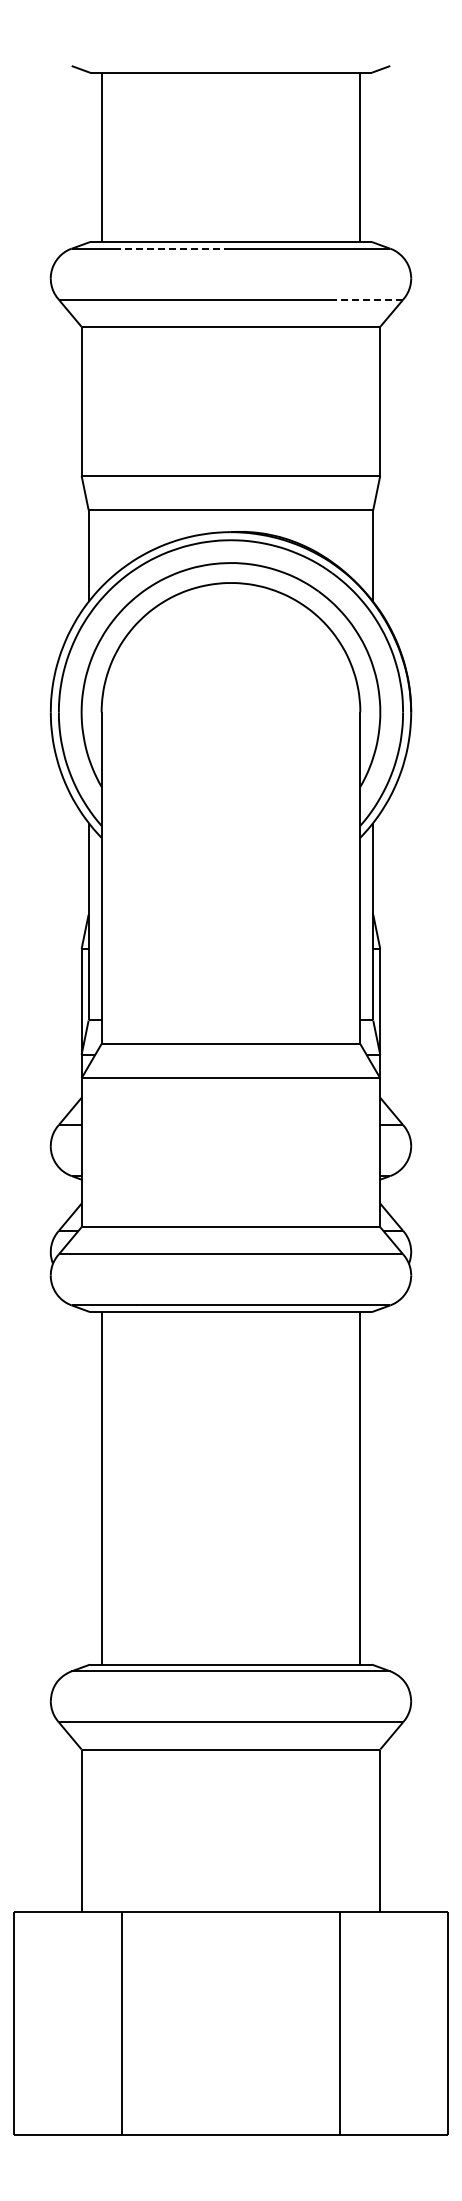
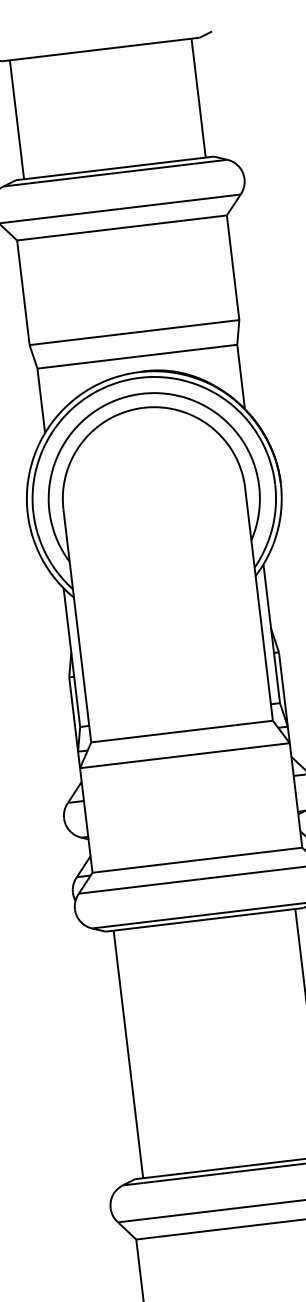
line: (174, 248) -> (75, 177), dashed -> solid
line: (367, 299) -> (215, 197), dashed -> solid

